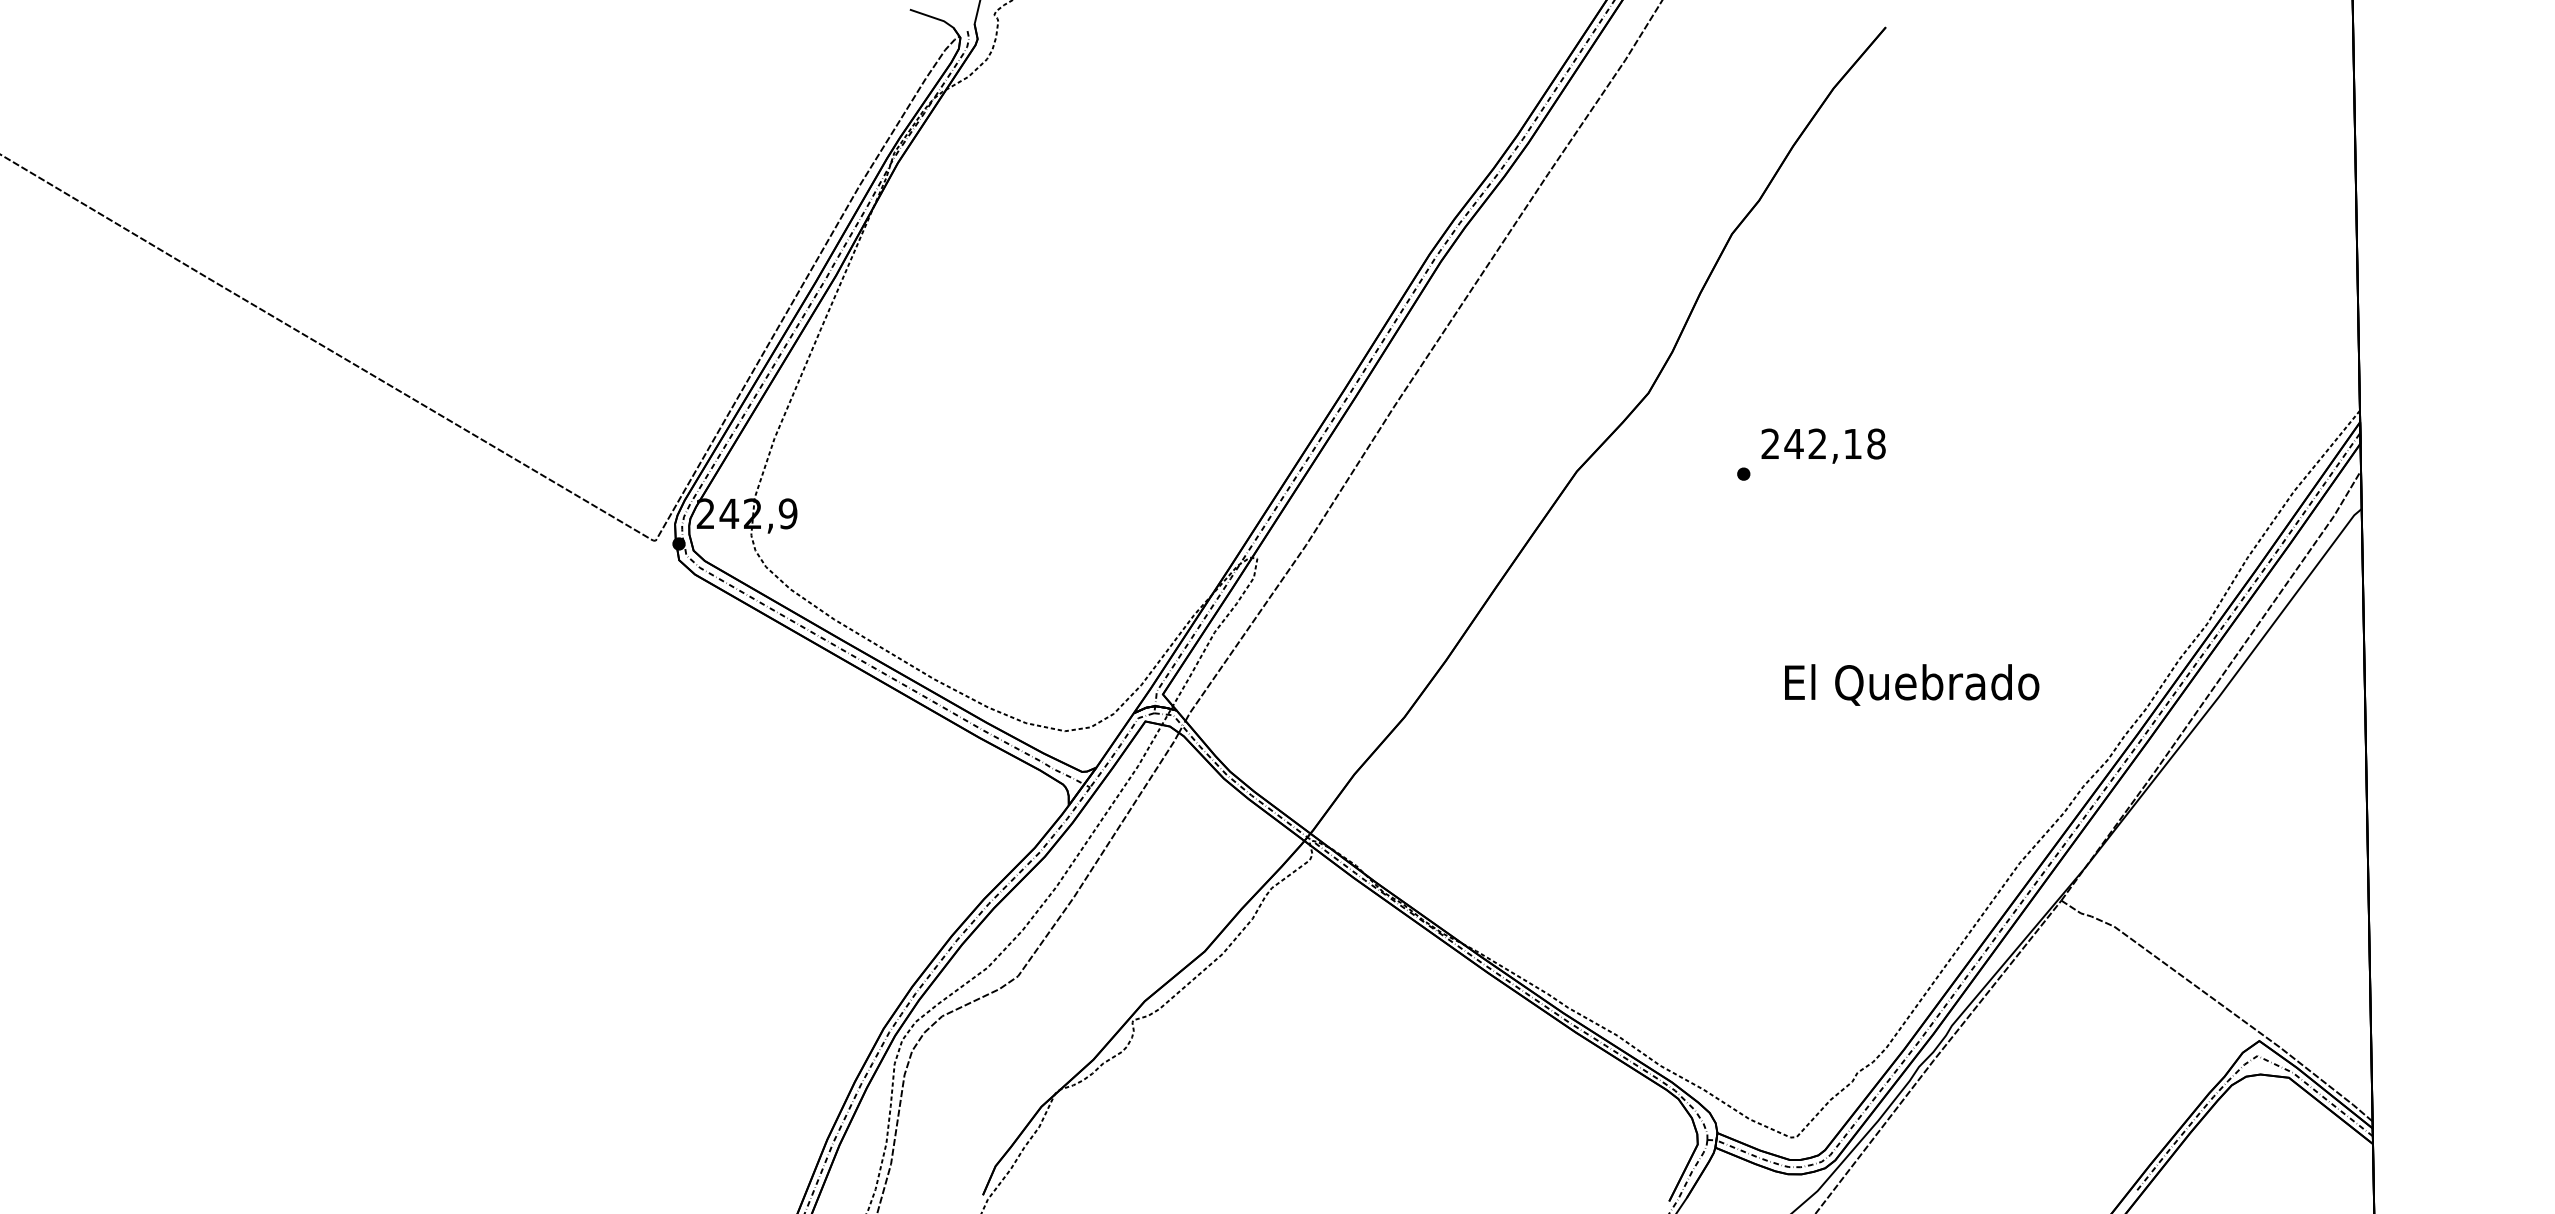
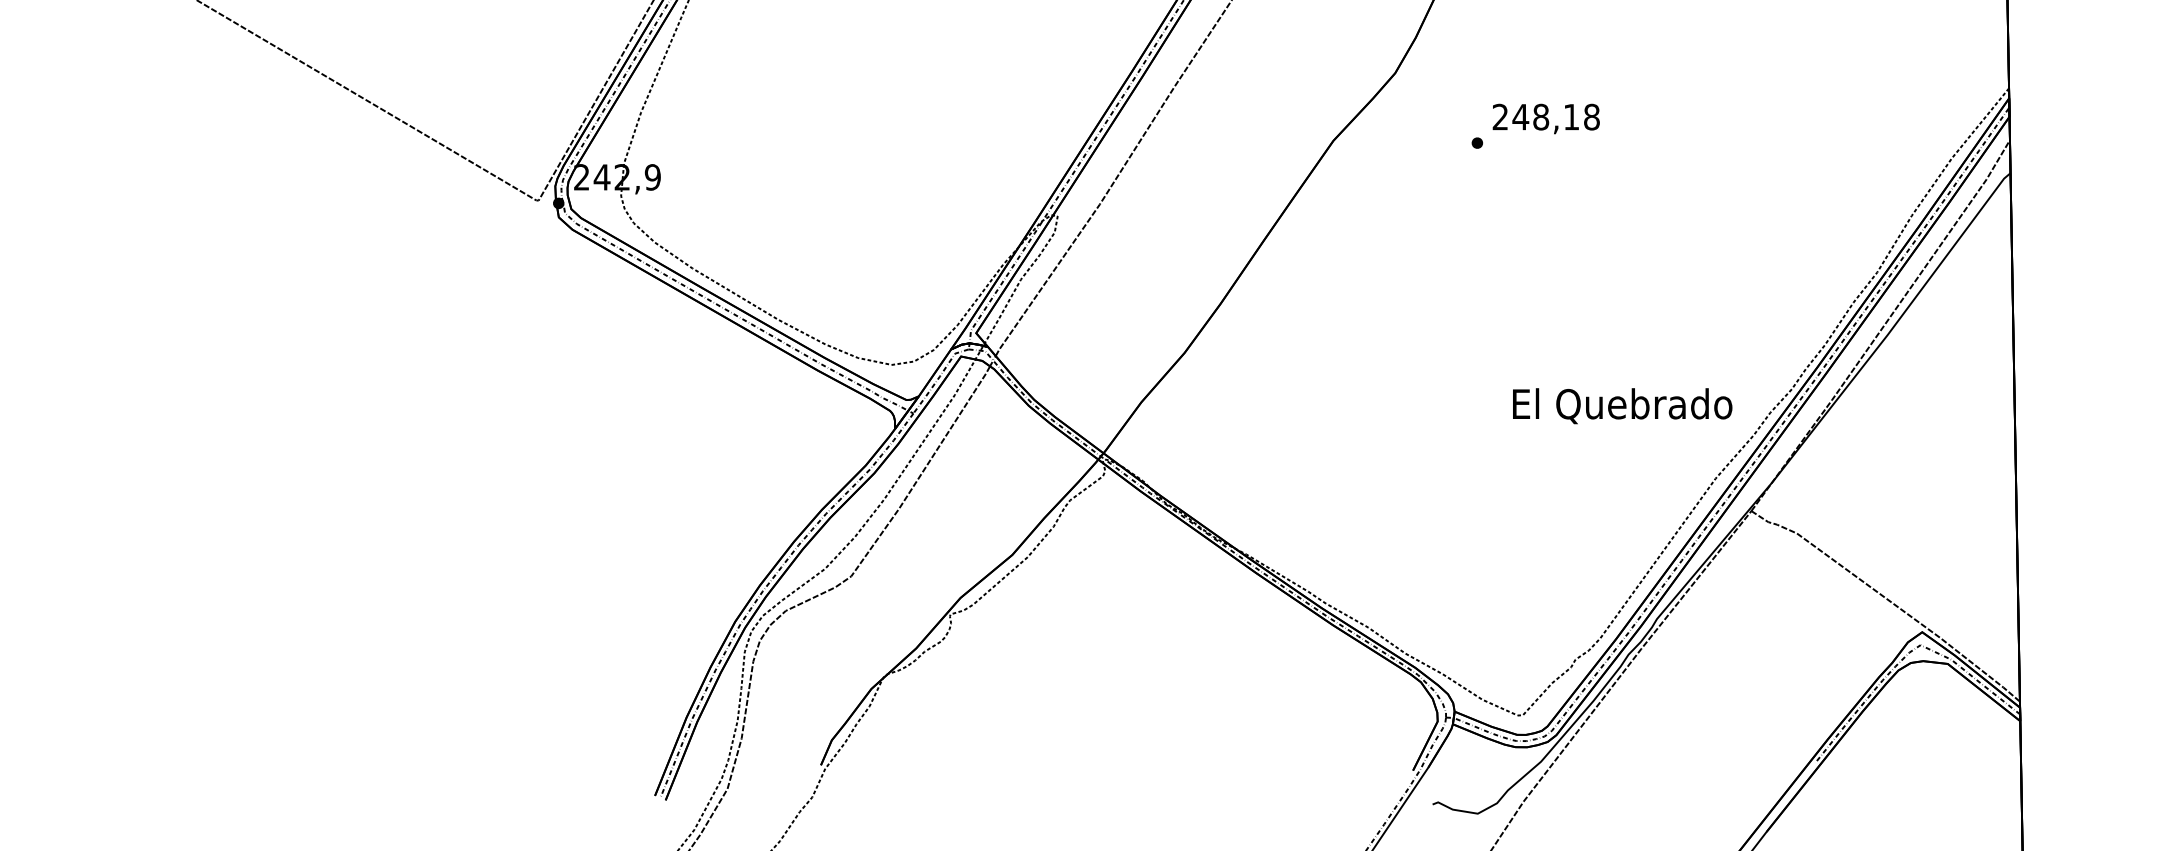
text: (1817, 443) -> (1541, 116), 242,18 -> 248,18
text: (1912, 684) -> (1622, 405), moved

